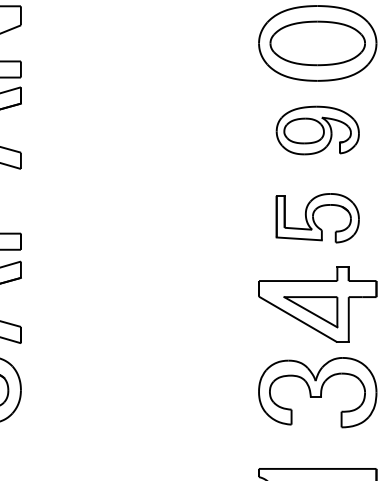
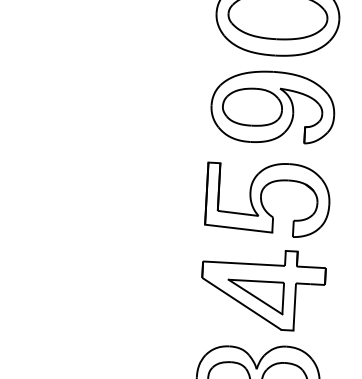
part: (317, 130) -> (272, 107), size x1.43
part: (317, 217) -> (267, 198), size x1.43

